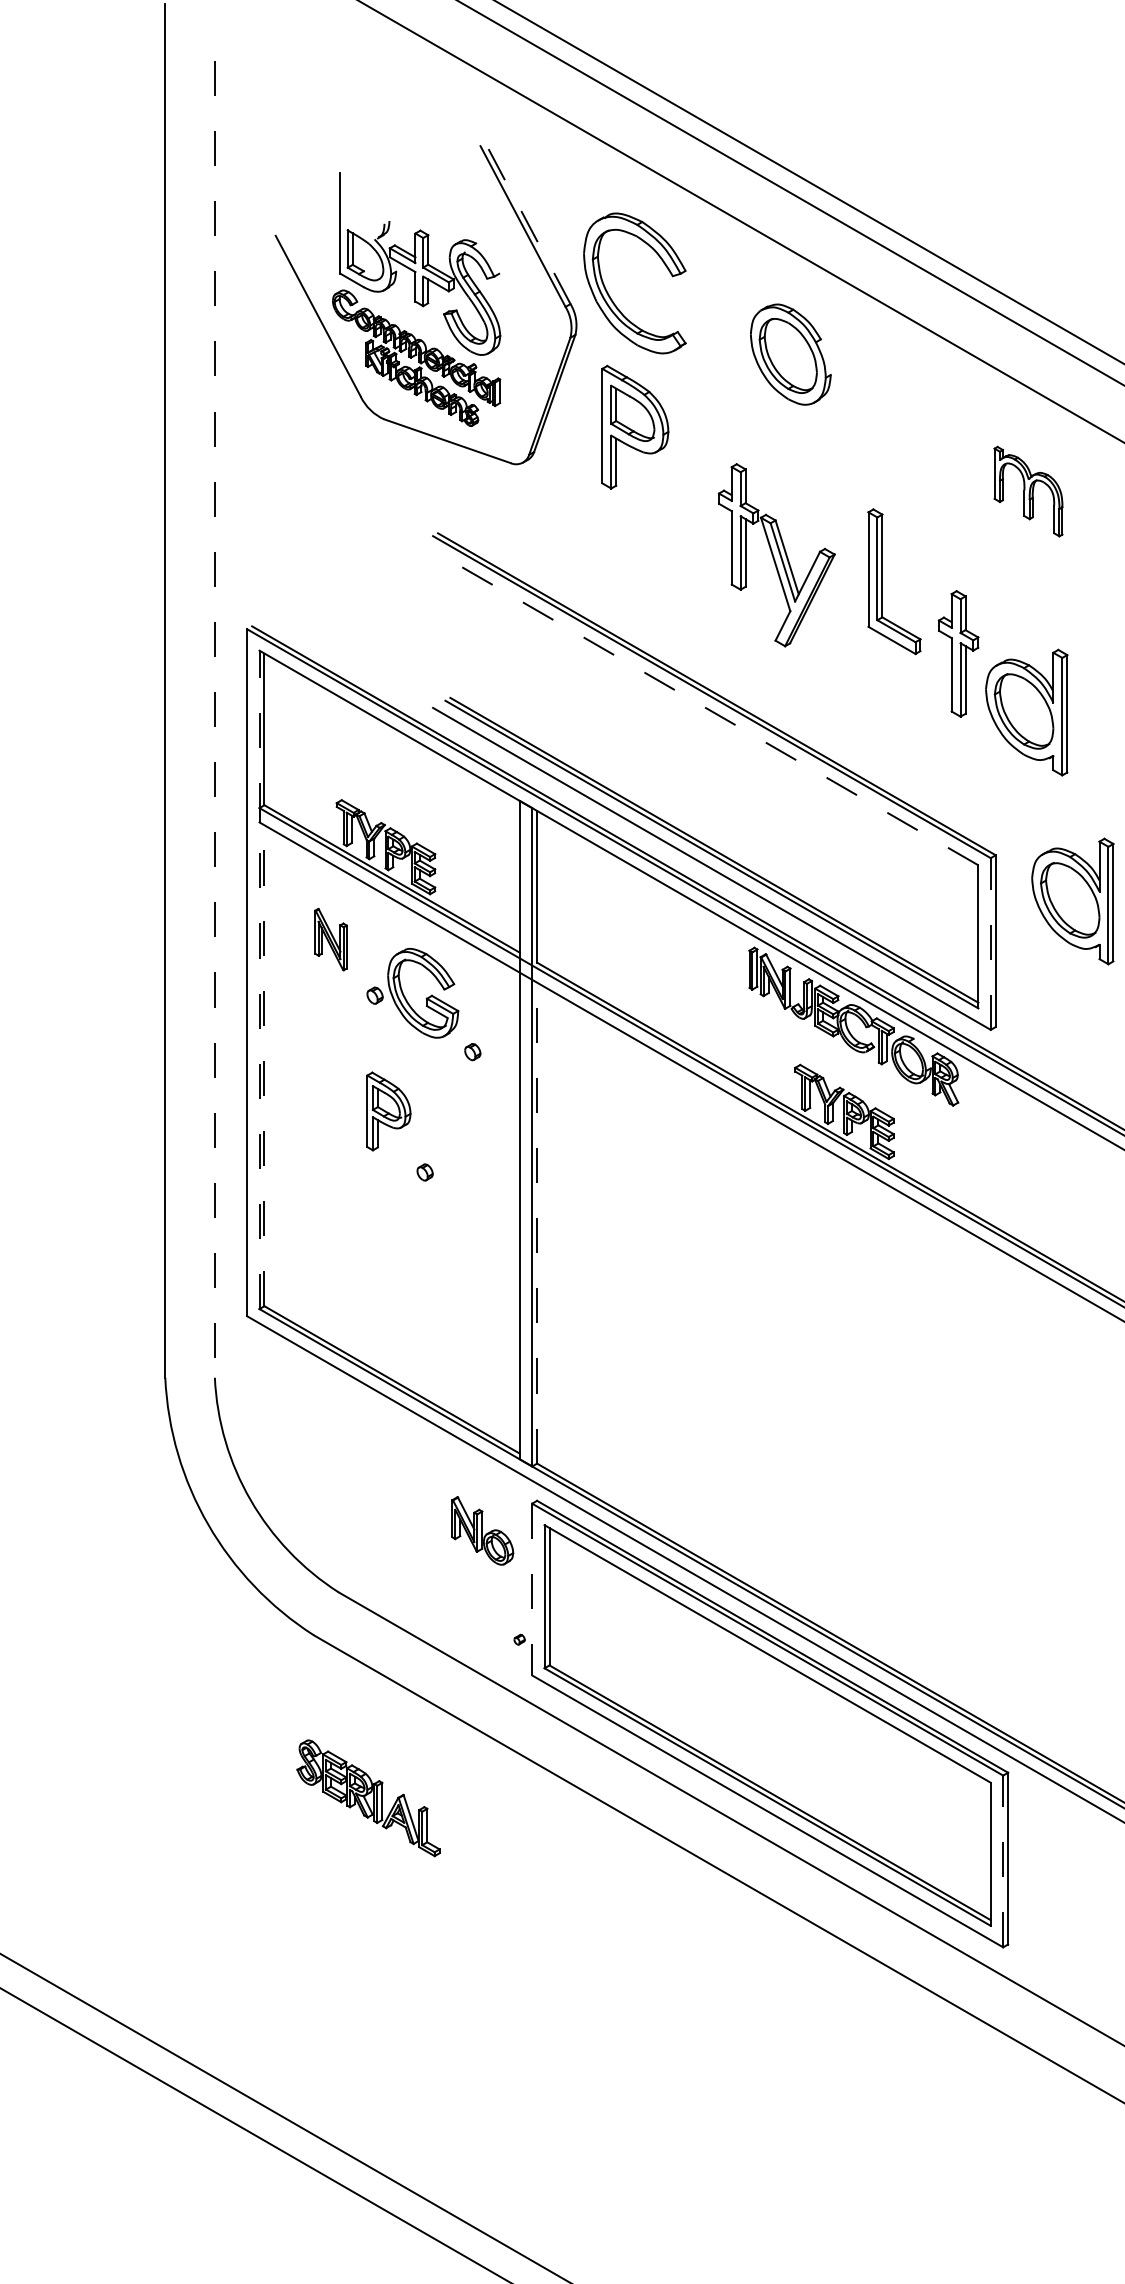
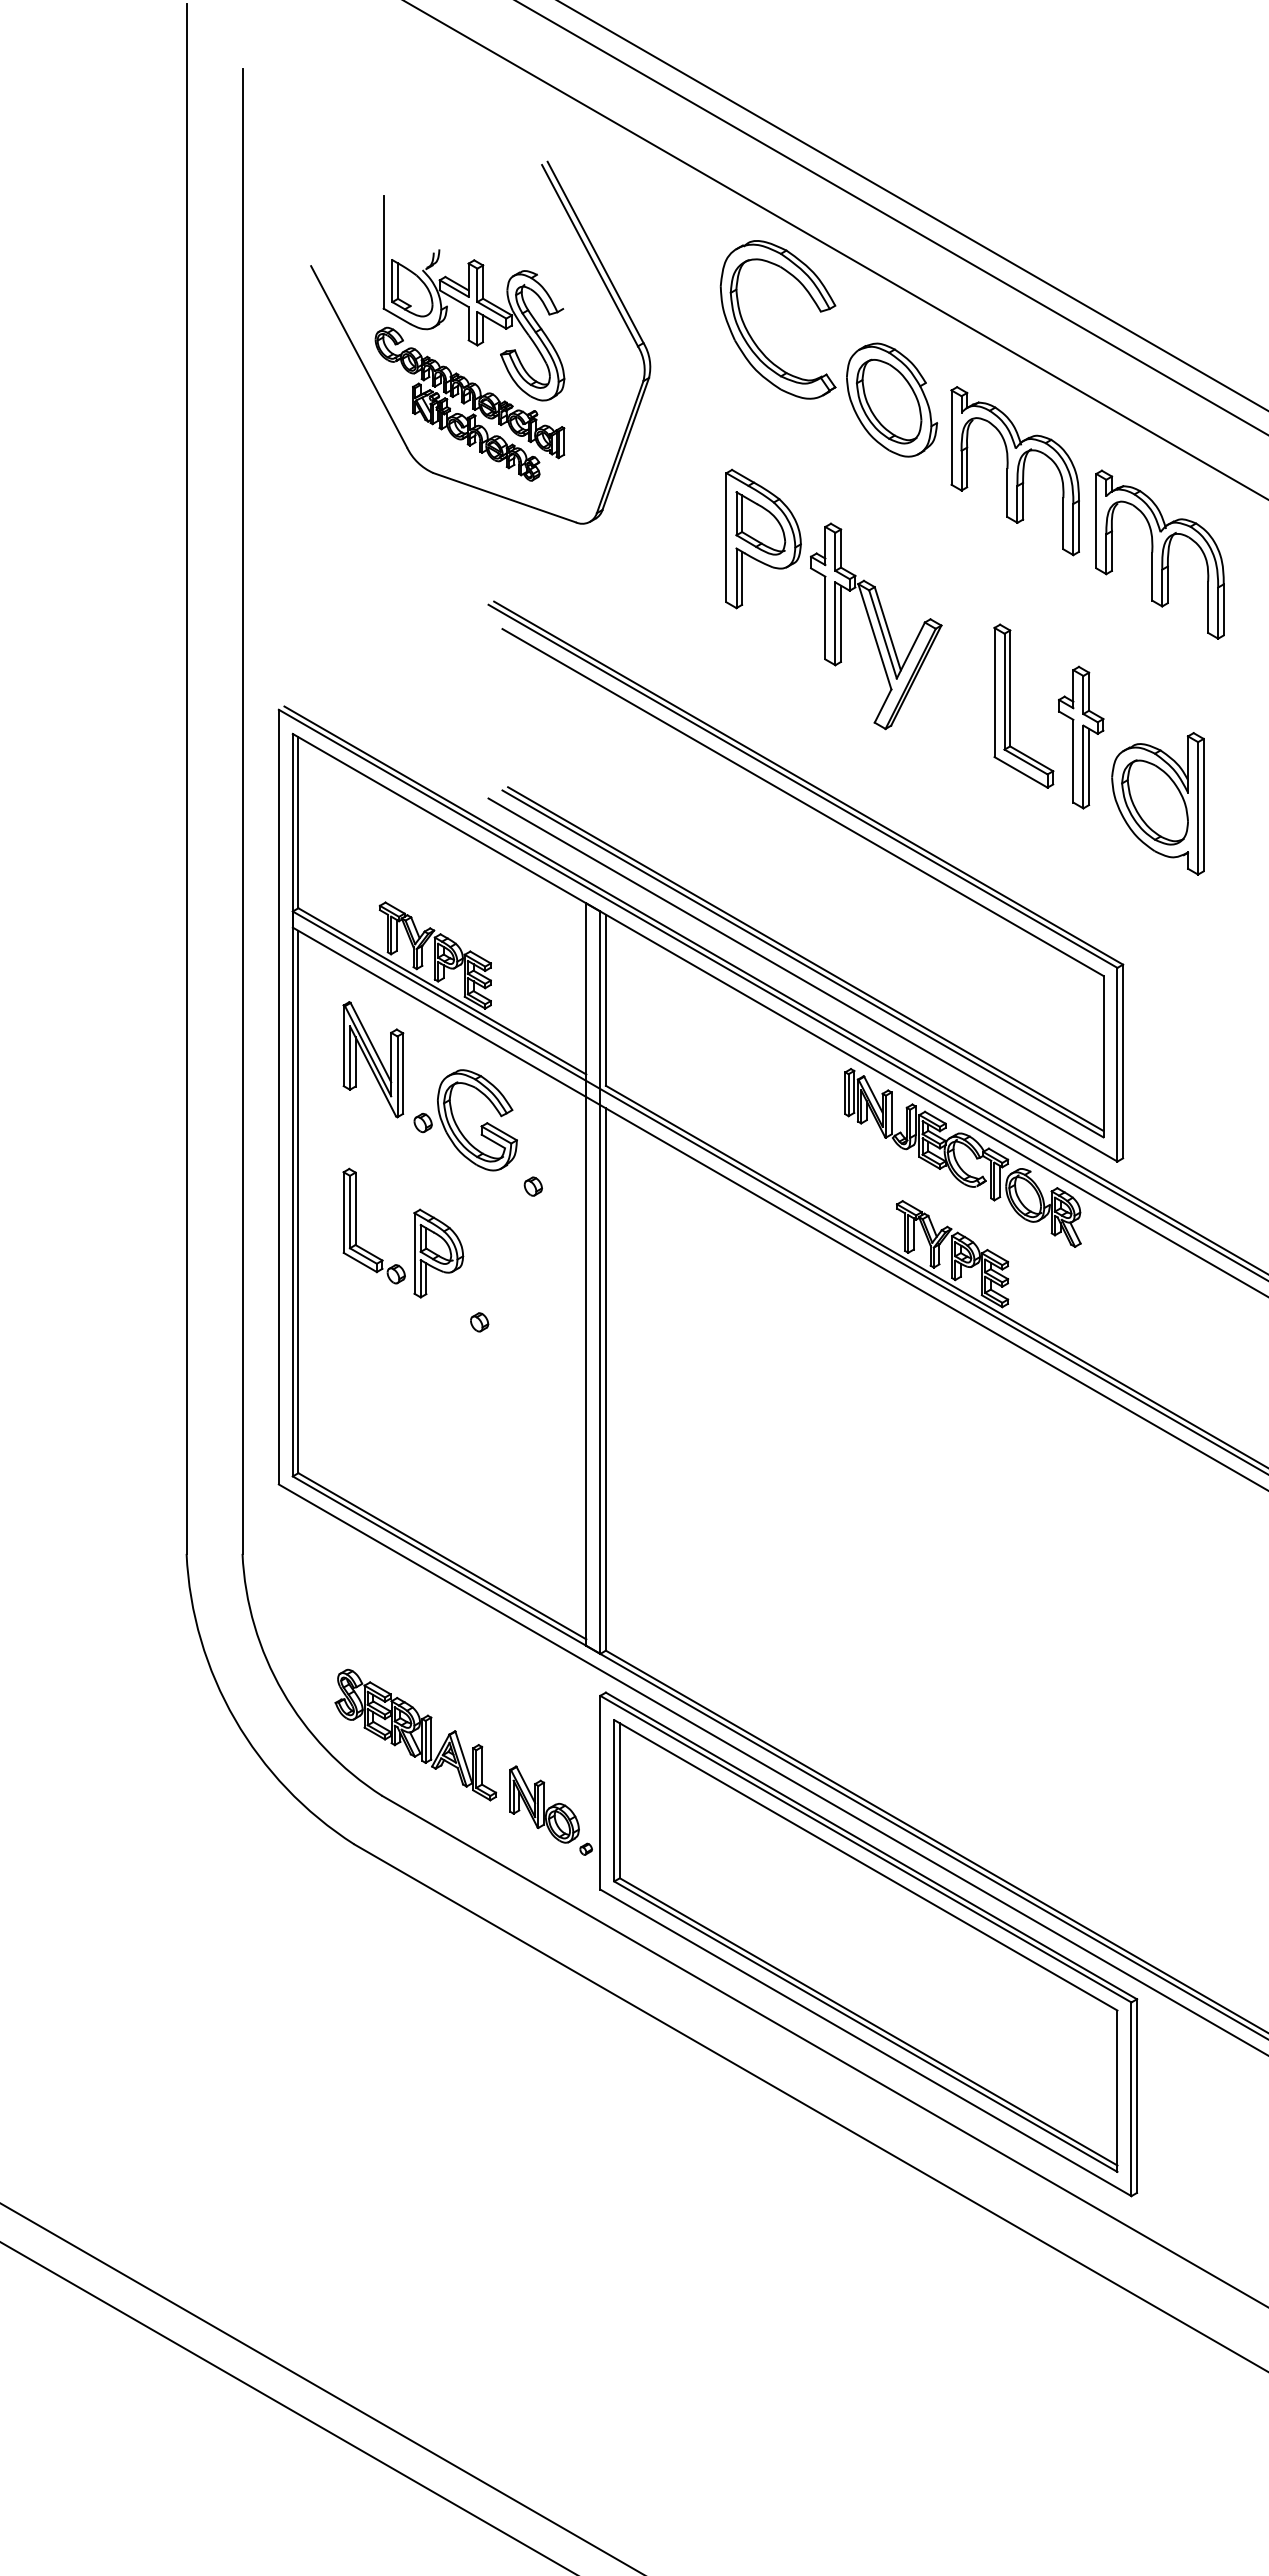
line: (527, 223) -> (595, 252), dashed -> solid
part: (612, 299) -> (752, 337), moved
part: (899, 417) -> (1014, 471), added
part: (635, 426) -> (763, 538), moved
part: (1028, 491) -> (1159, 554), size x1.67
part: (882, 581) -> (1010, 705), moved
line: (712, 711) -> (803, 802), dashed -> solid
line: (214, 719) -> (242, 811), dashed -> solid
part: (1072, 901) -> (1209, 1016), removed
part: (331, 939) -> (373, 1059), size x1.67
line: (990, 943) -> (1117, 1064), dashed -> solid
line: (259, 979) -> (292, 1104), dashed -> solid
line: (264, 1065) -> (298, 1201), dashed -> solid
part: (315, 1086) -> (356, 1225), added
line: (536, 1223) -> (605, 1379), dashed -> solid
part: (482, 1530) -> (544, 1804), moved
line: (532, 1589) -> (600, 1792), dashed -> solid
part: (368, 1797) -> (415, 1734), moved
line: (1003, 1861) -> (1131, 2099), dashed -> solid

